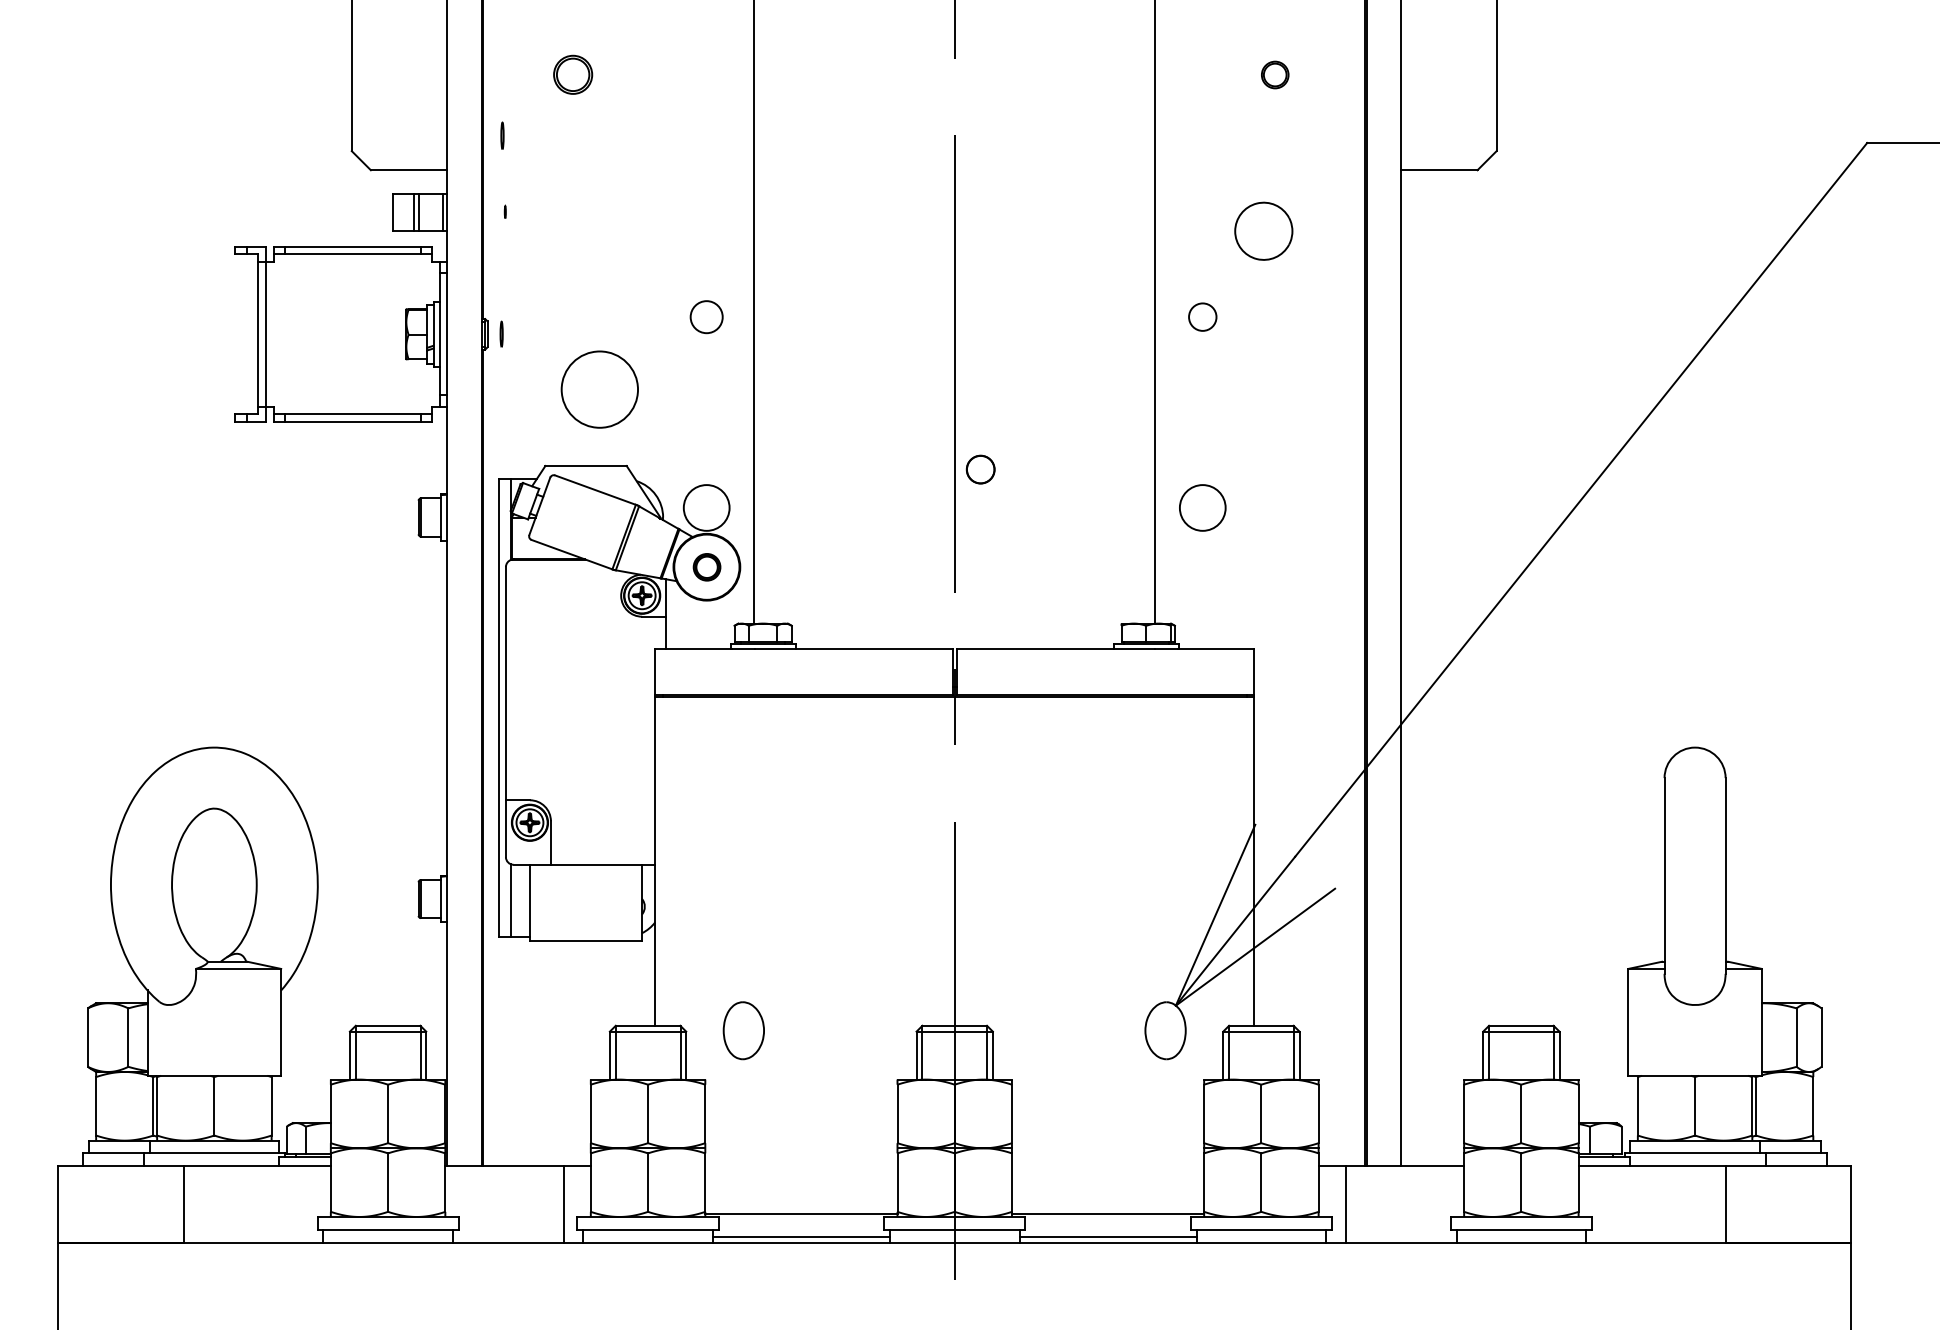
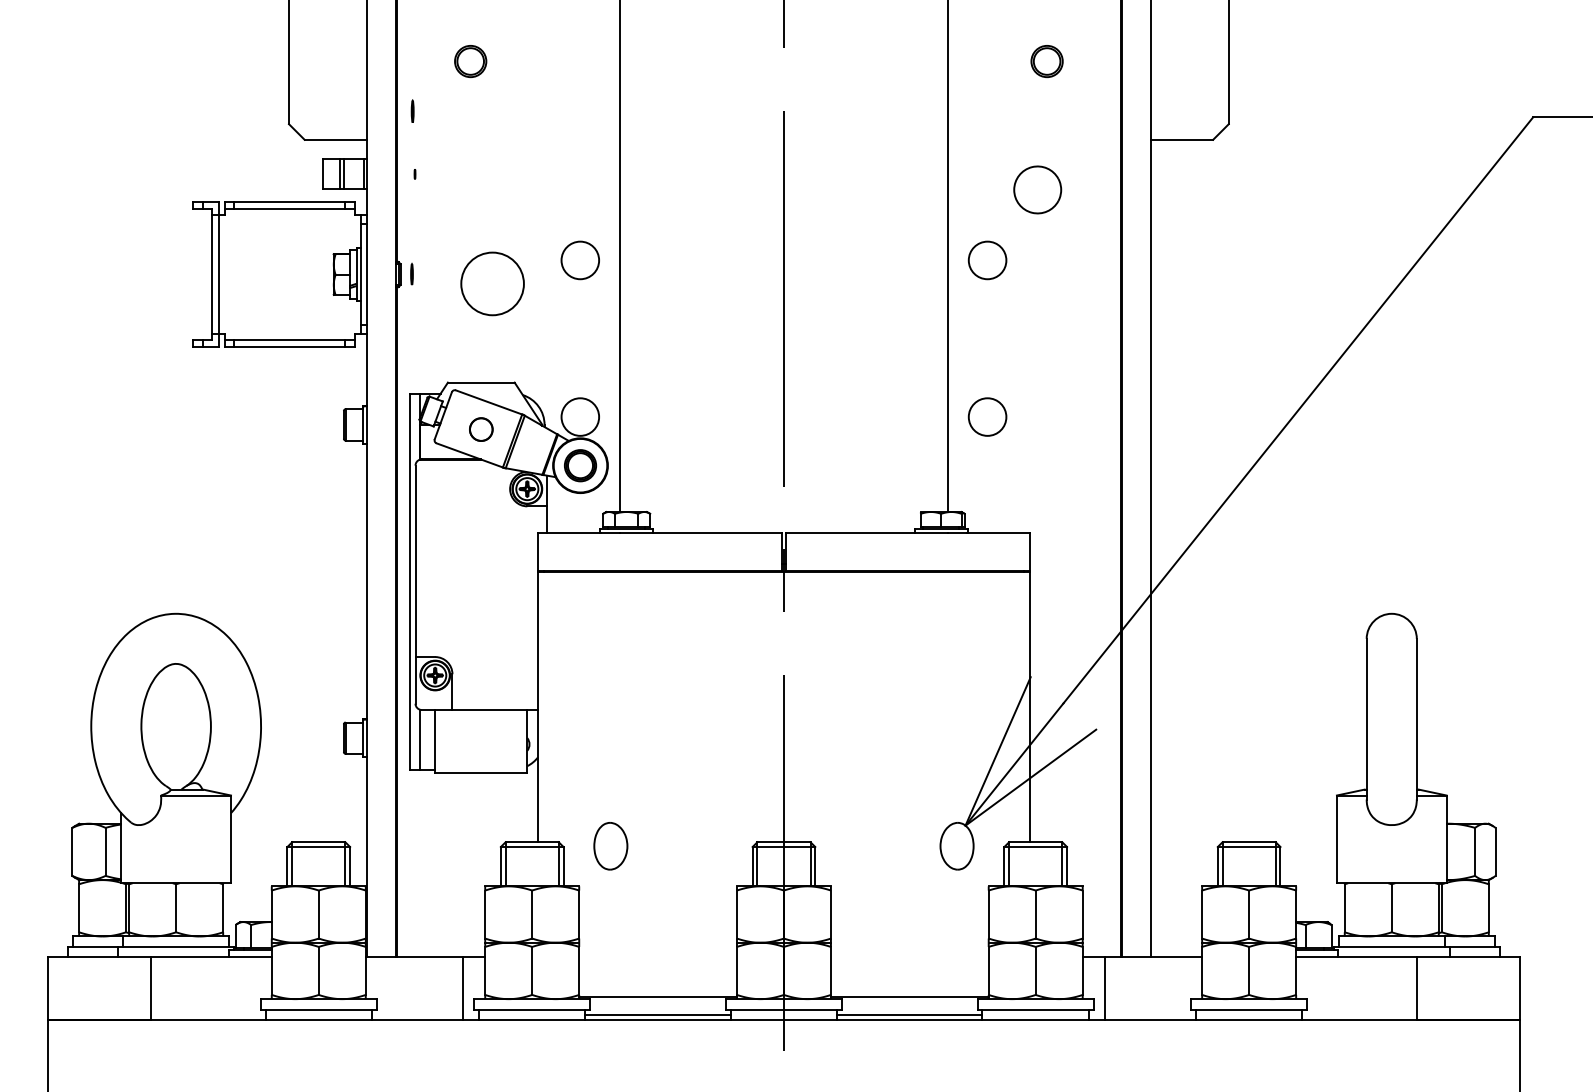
part: (1274, 74) -> (1046, 61), size x1.43
circle: (706, 317) -> (580, 260), size x1.43
circle: (1202, 317) -> (987, 260), size x1.67
circle: (599, 389) -> (492, 283), moved
circle: (980, 469) -> (481, 429), moved
part: (706, 566) -> (580, 465), size x1.43

